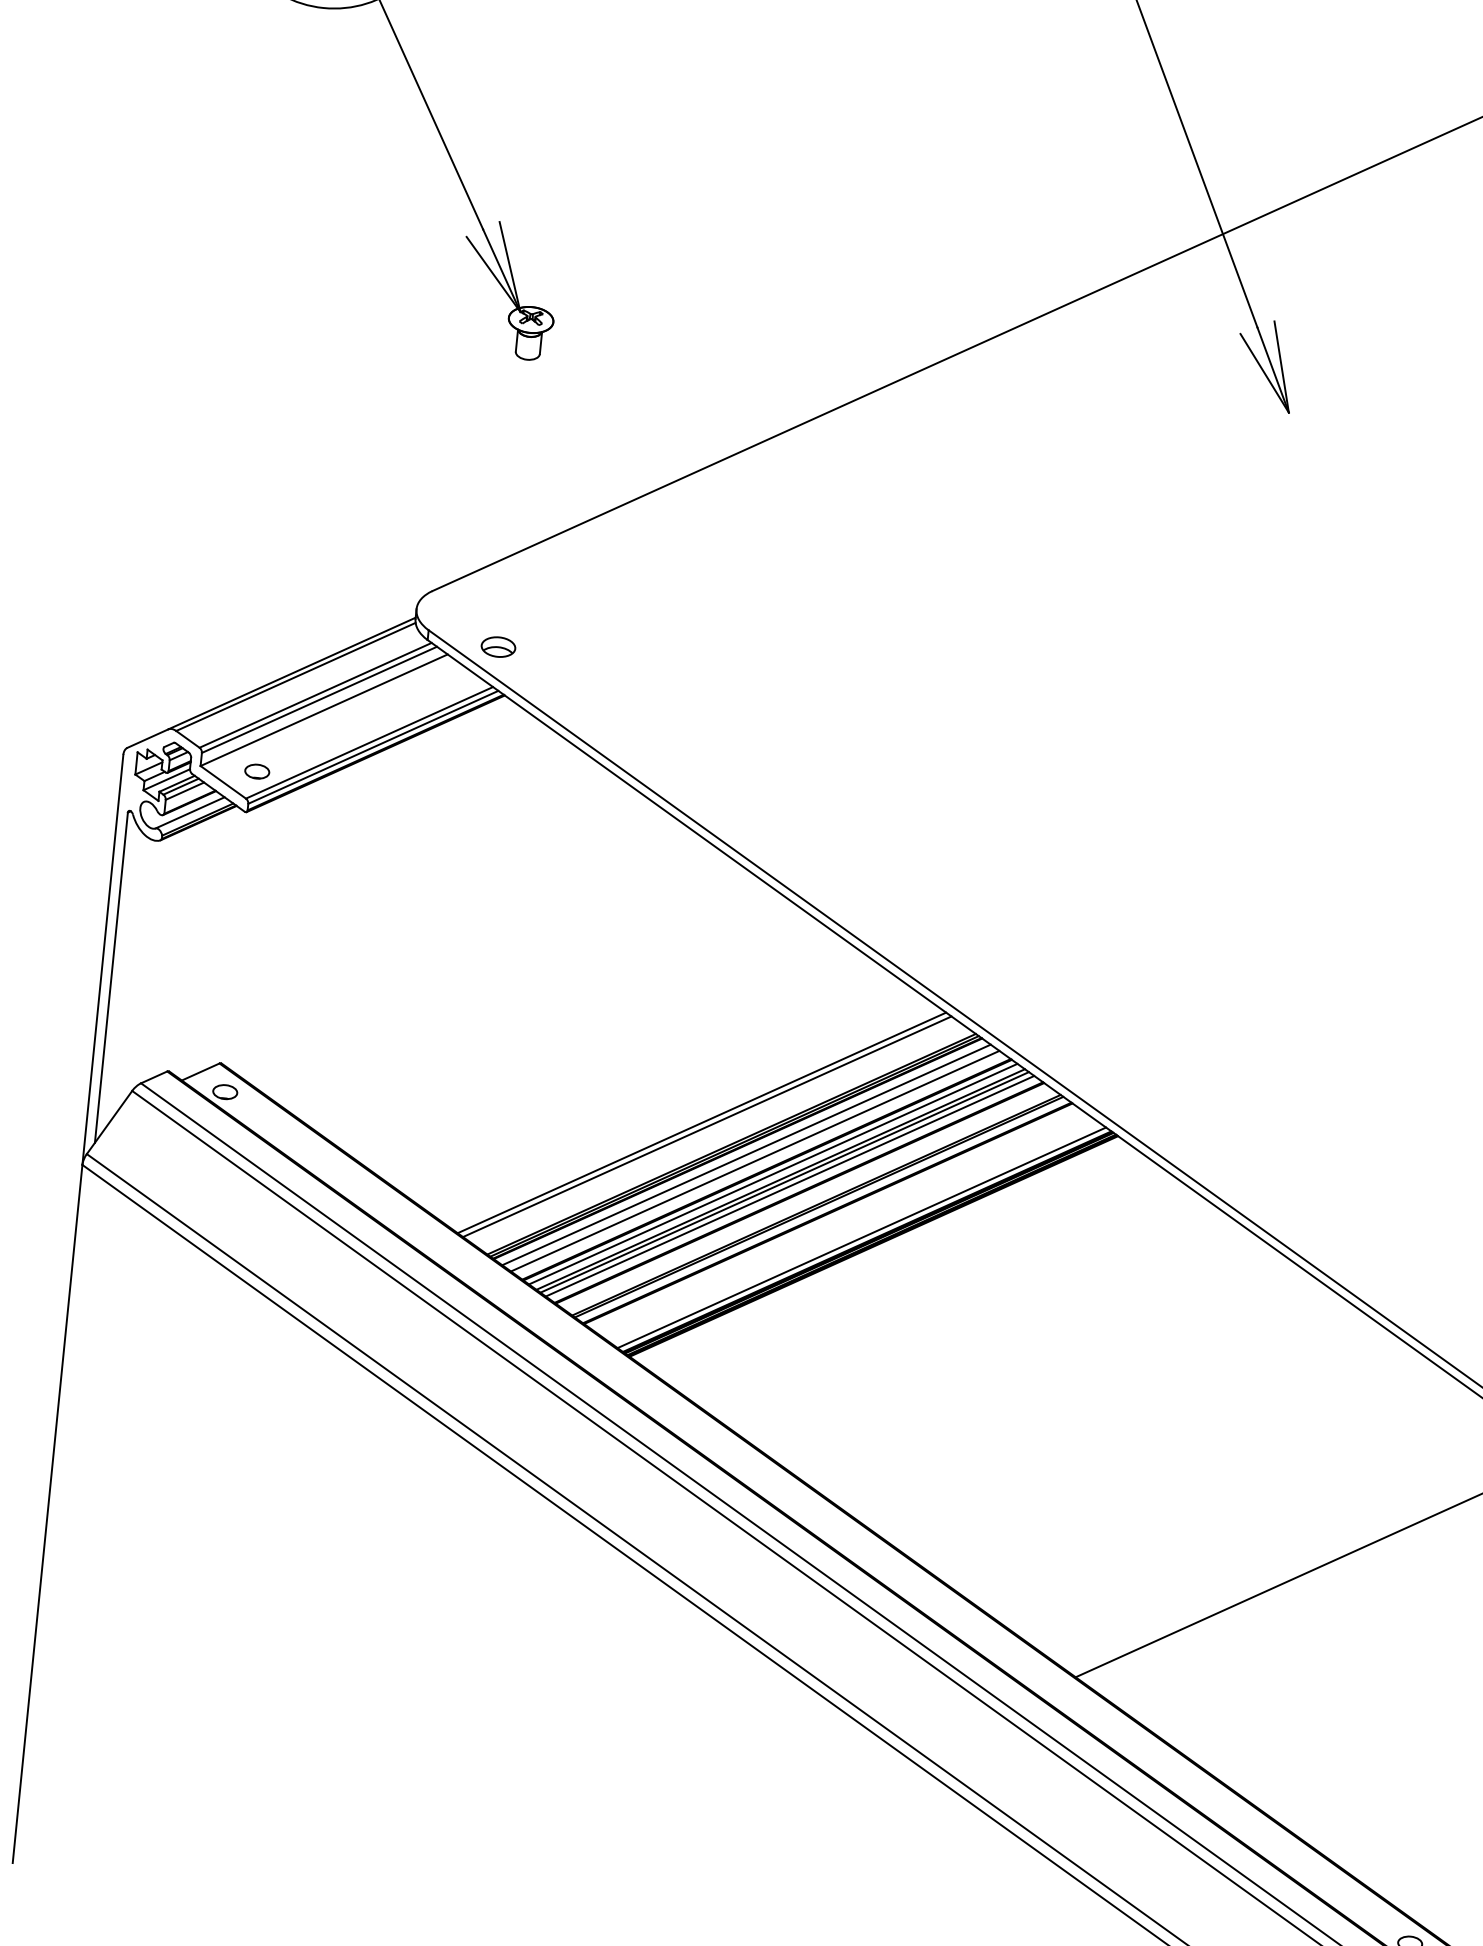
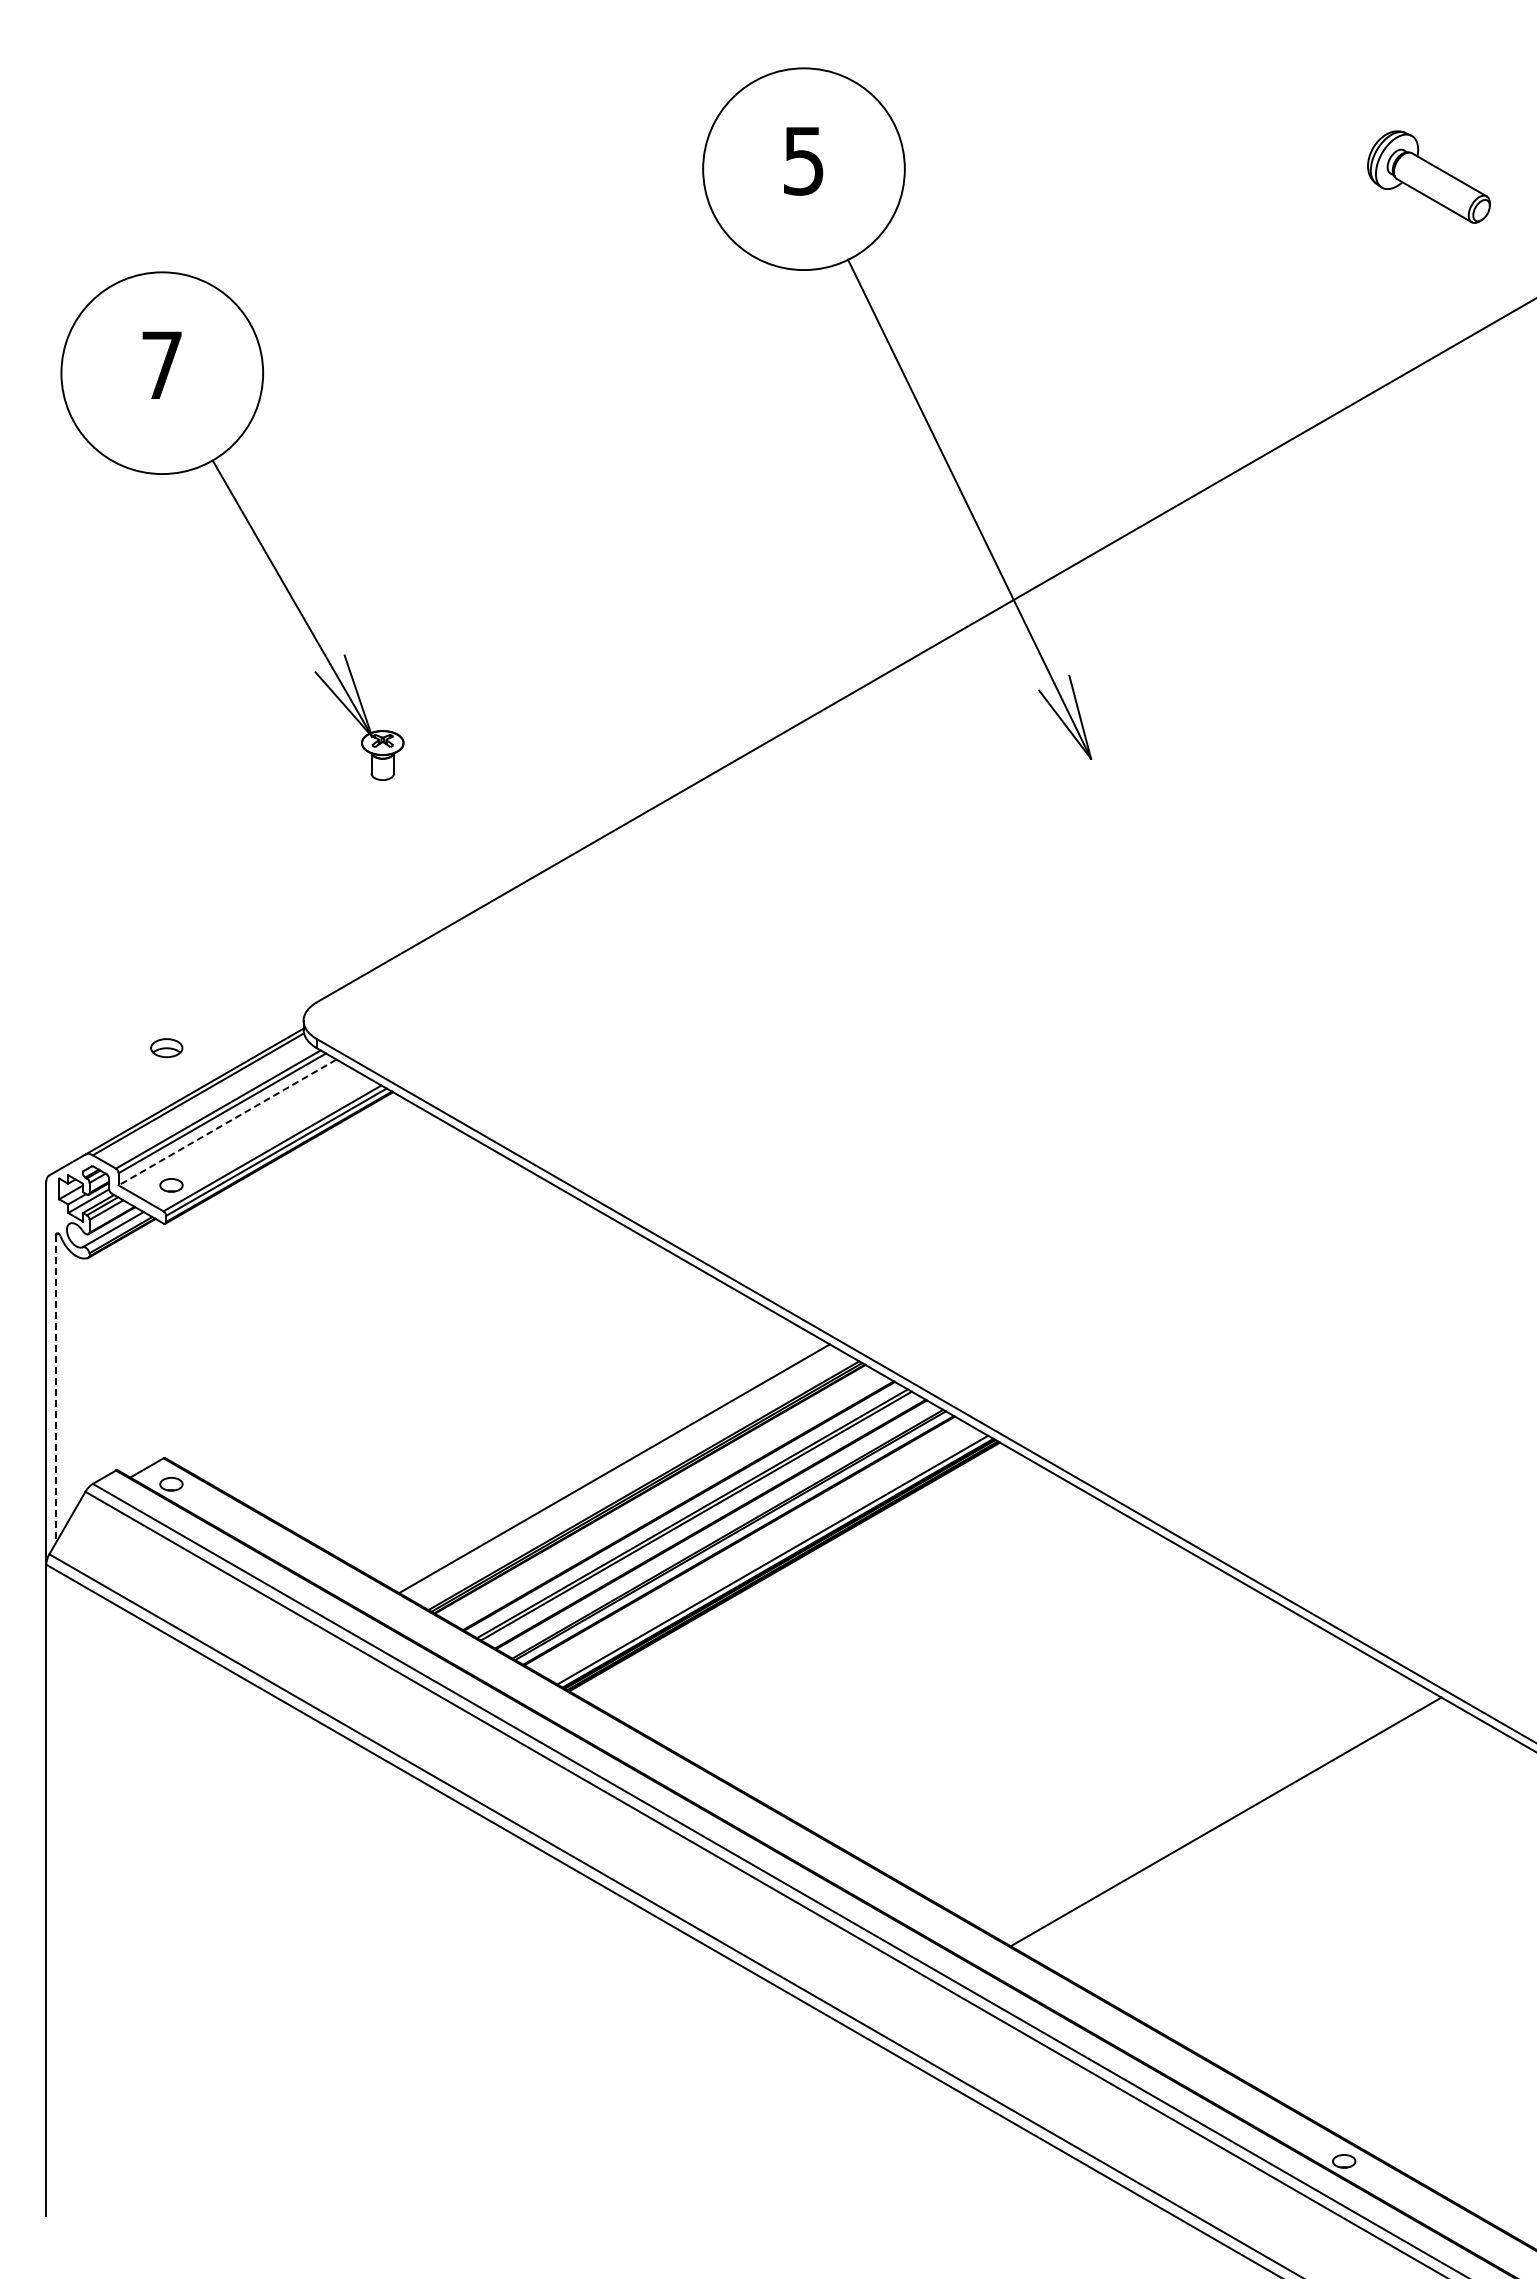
part: (498, 647) -> (166, 1048), moved
line: (324, 710) -> (227, 1122), solid -> dashed
line: (111, 978) -> (55, 1389), solid -> dashed
line: (706, 1126) -> (619, 1471), removed
line: (746, 1154) -> (658, 1493), removed
line: (754, 1160) -> (666, 1498), removed
line: (772, 1174) -> (684, 1509), removed
line: (789, 1185) -> (701, 1518), removed

